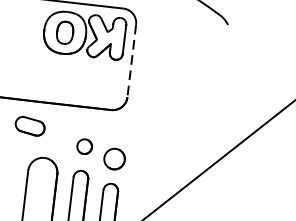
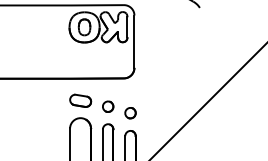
line: (131, 62) -> (134, 42), dashed -> solid
part: (30, 125) -> (80, 100), moved
part: (114, 159) -> (130, 113), size x0.71

